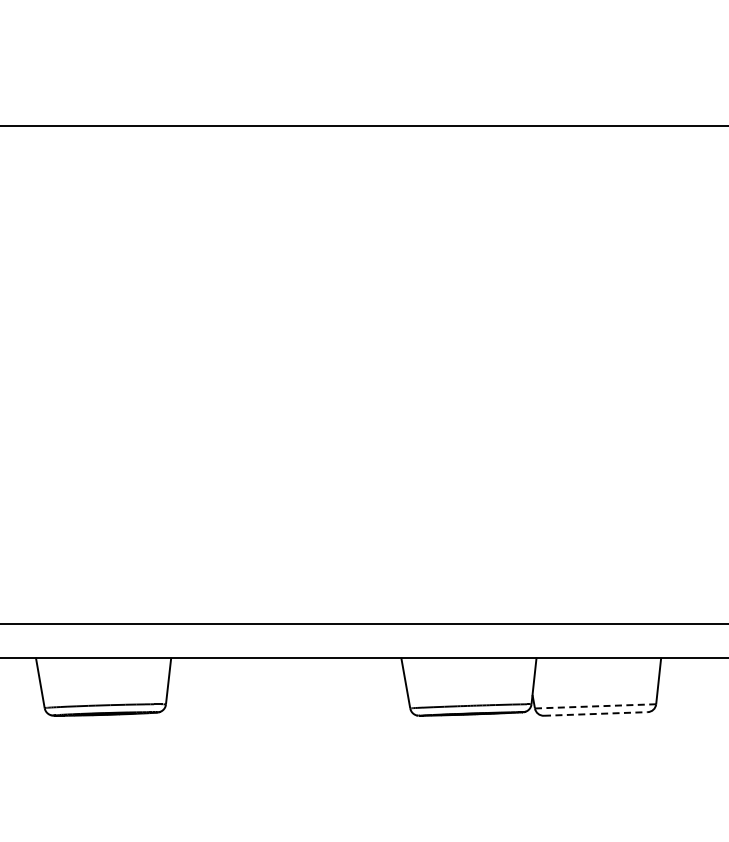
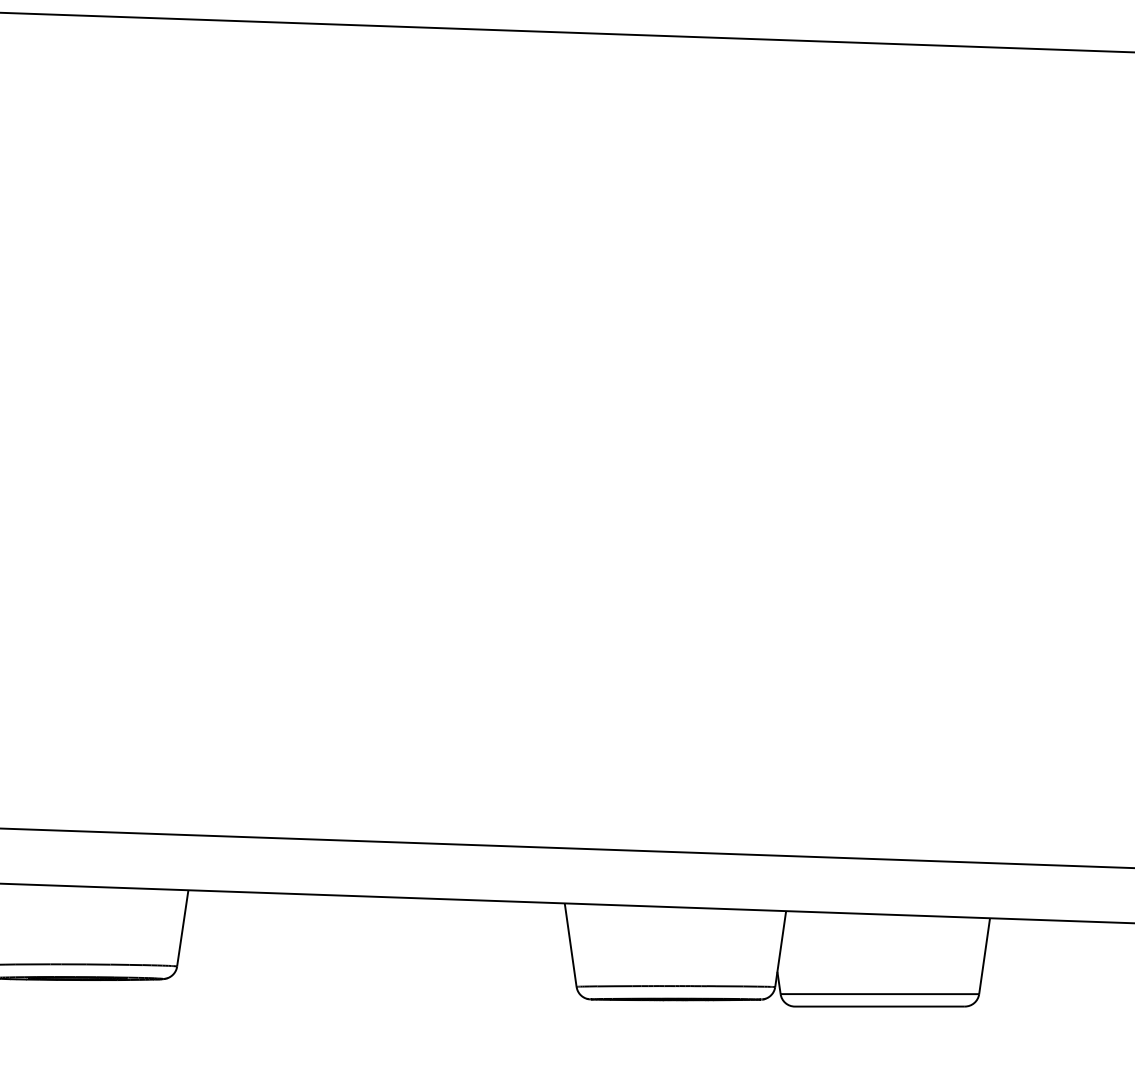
line: (595, 706) -> (879, 994), dashed -> solid
line: (595, 713) -> (879, 1005), dashed -> solid

